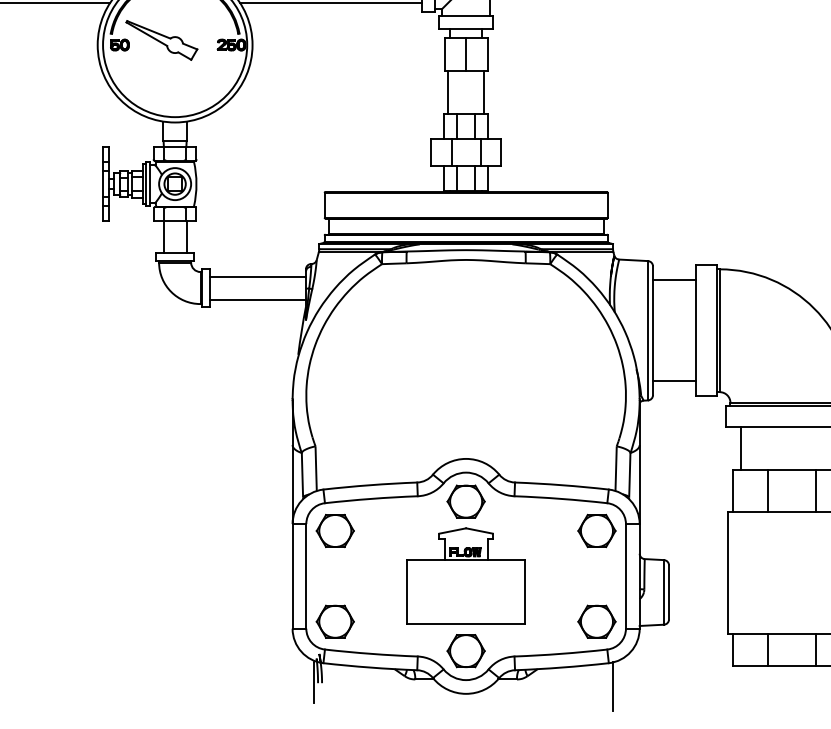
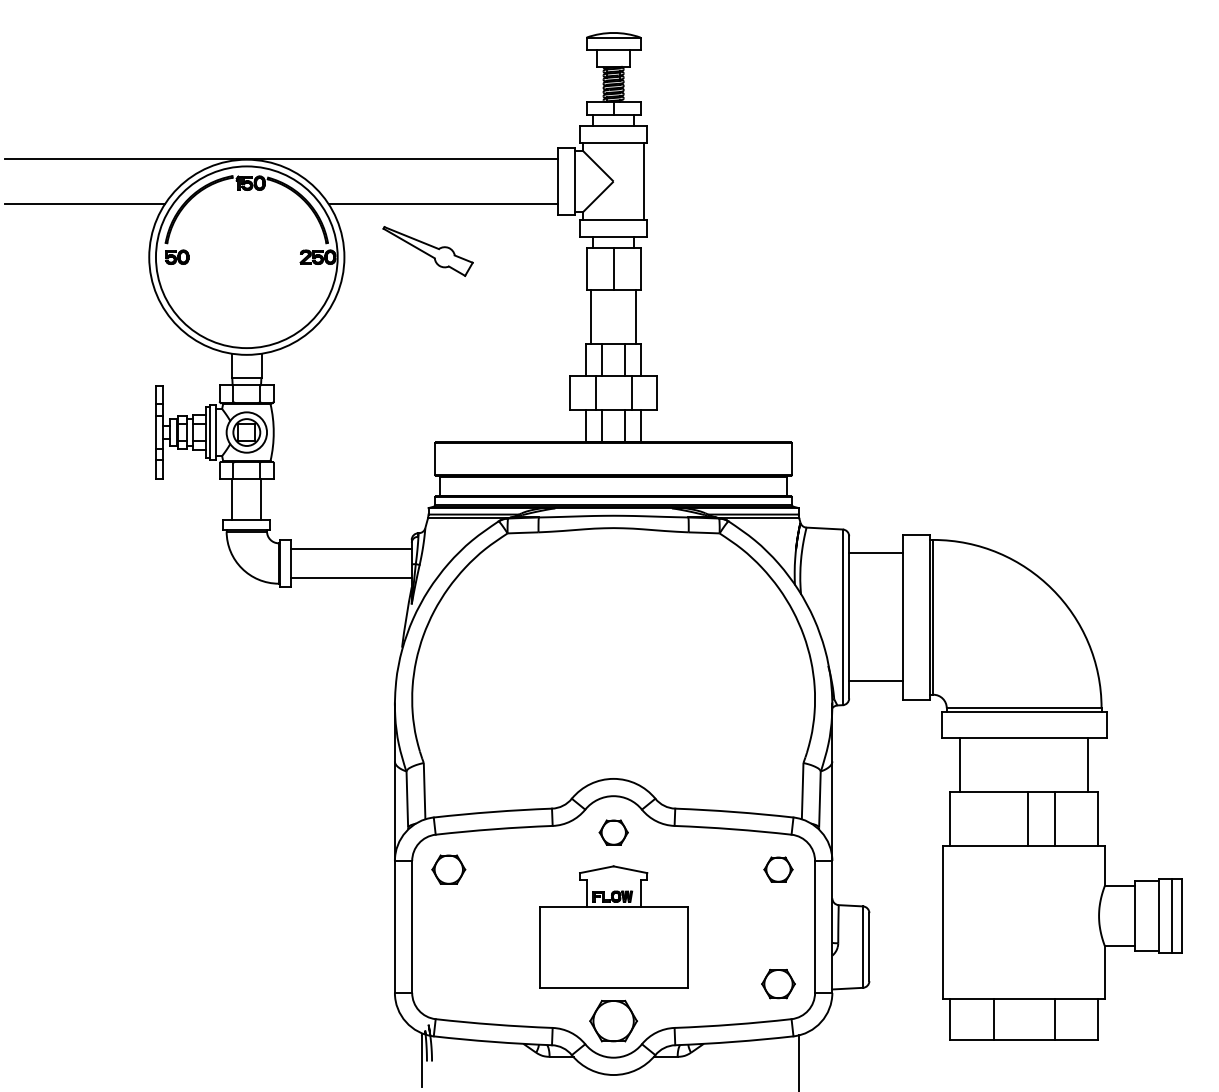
part: (161, 40) -> (427, 251), moved
line: (767, 491) -> (1027, 819), moved
part: (466, 501) -> (613, 832), size x0.6
part: (335, 530) -> (448, 869), size x0.7
part: (596, 530) -> (778, 869), size x0.6
part: (335, 621) -> (448, 983), removed
part: (596, 621) -> (778, 983), size x0.7

